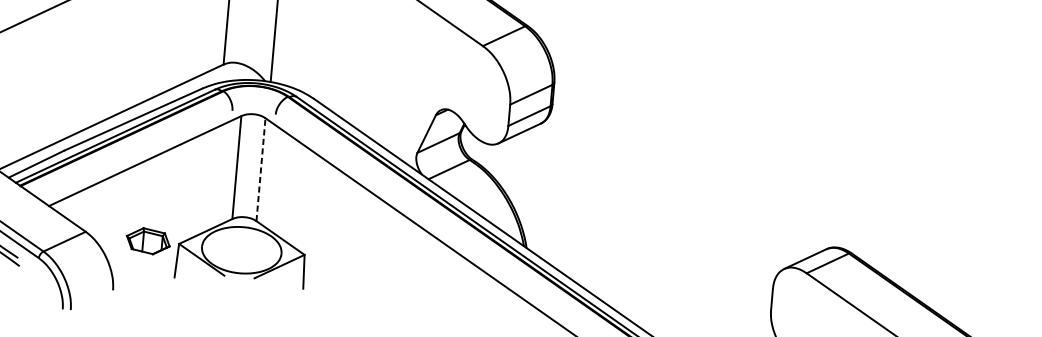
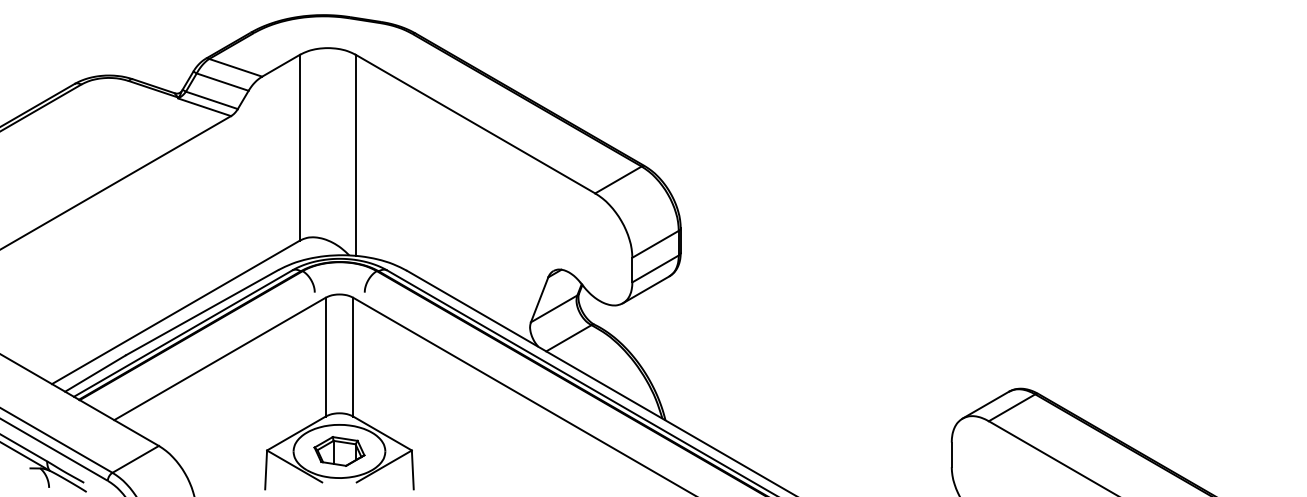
line: (261, 169) -> (353, 356), dashed -> solid
part: (148, 241) -> (339, 451), moved

